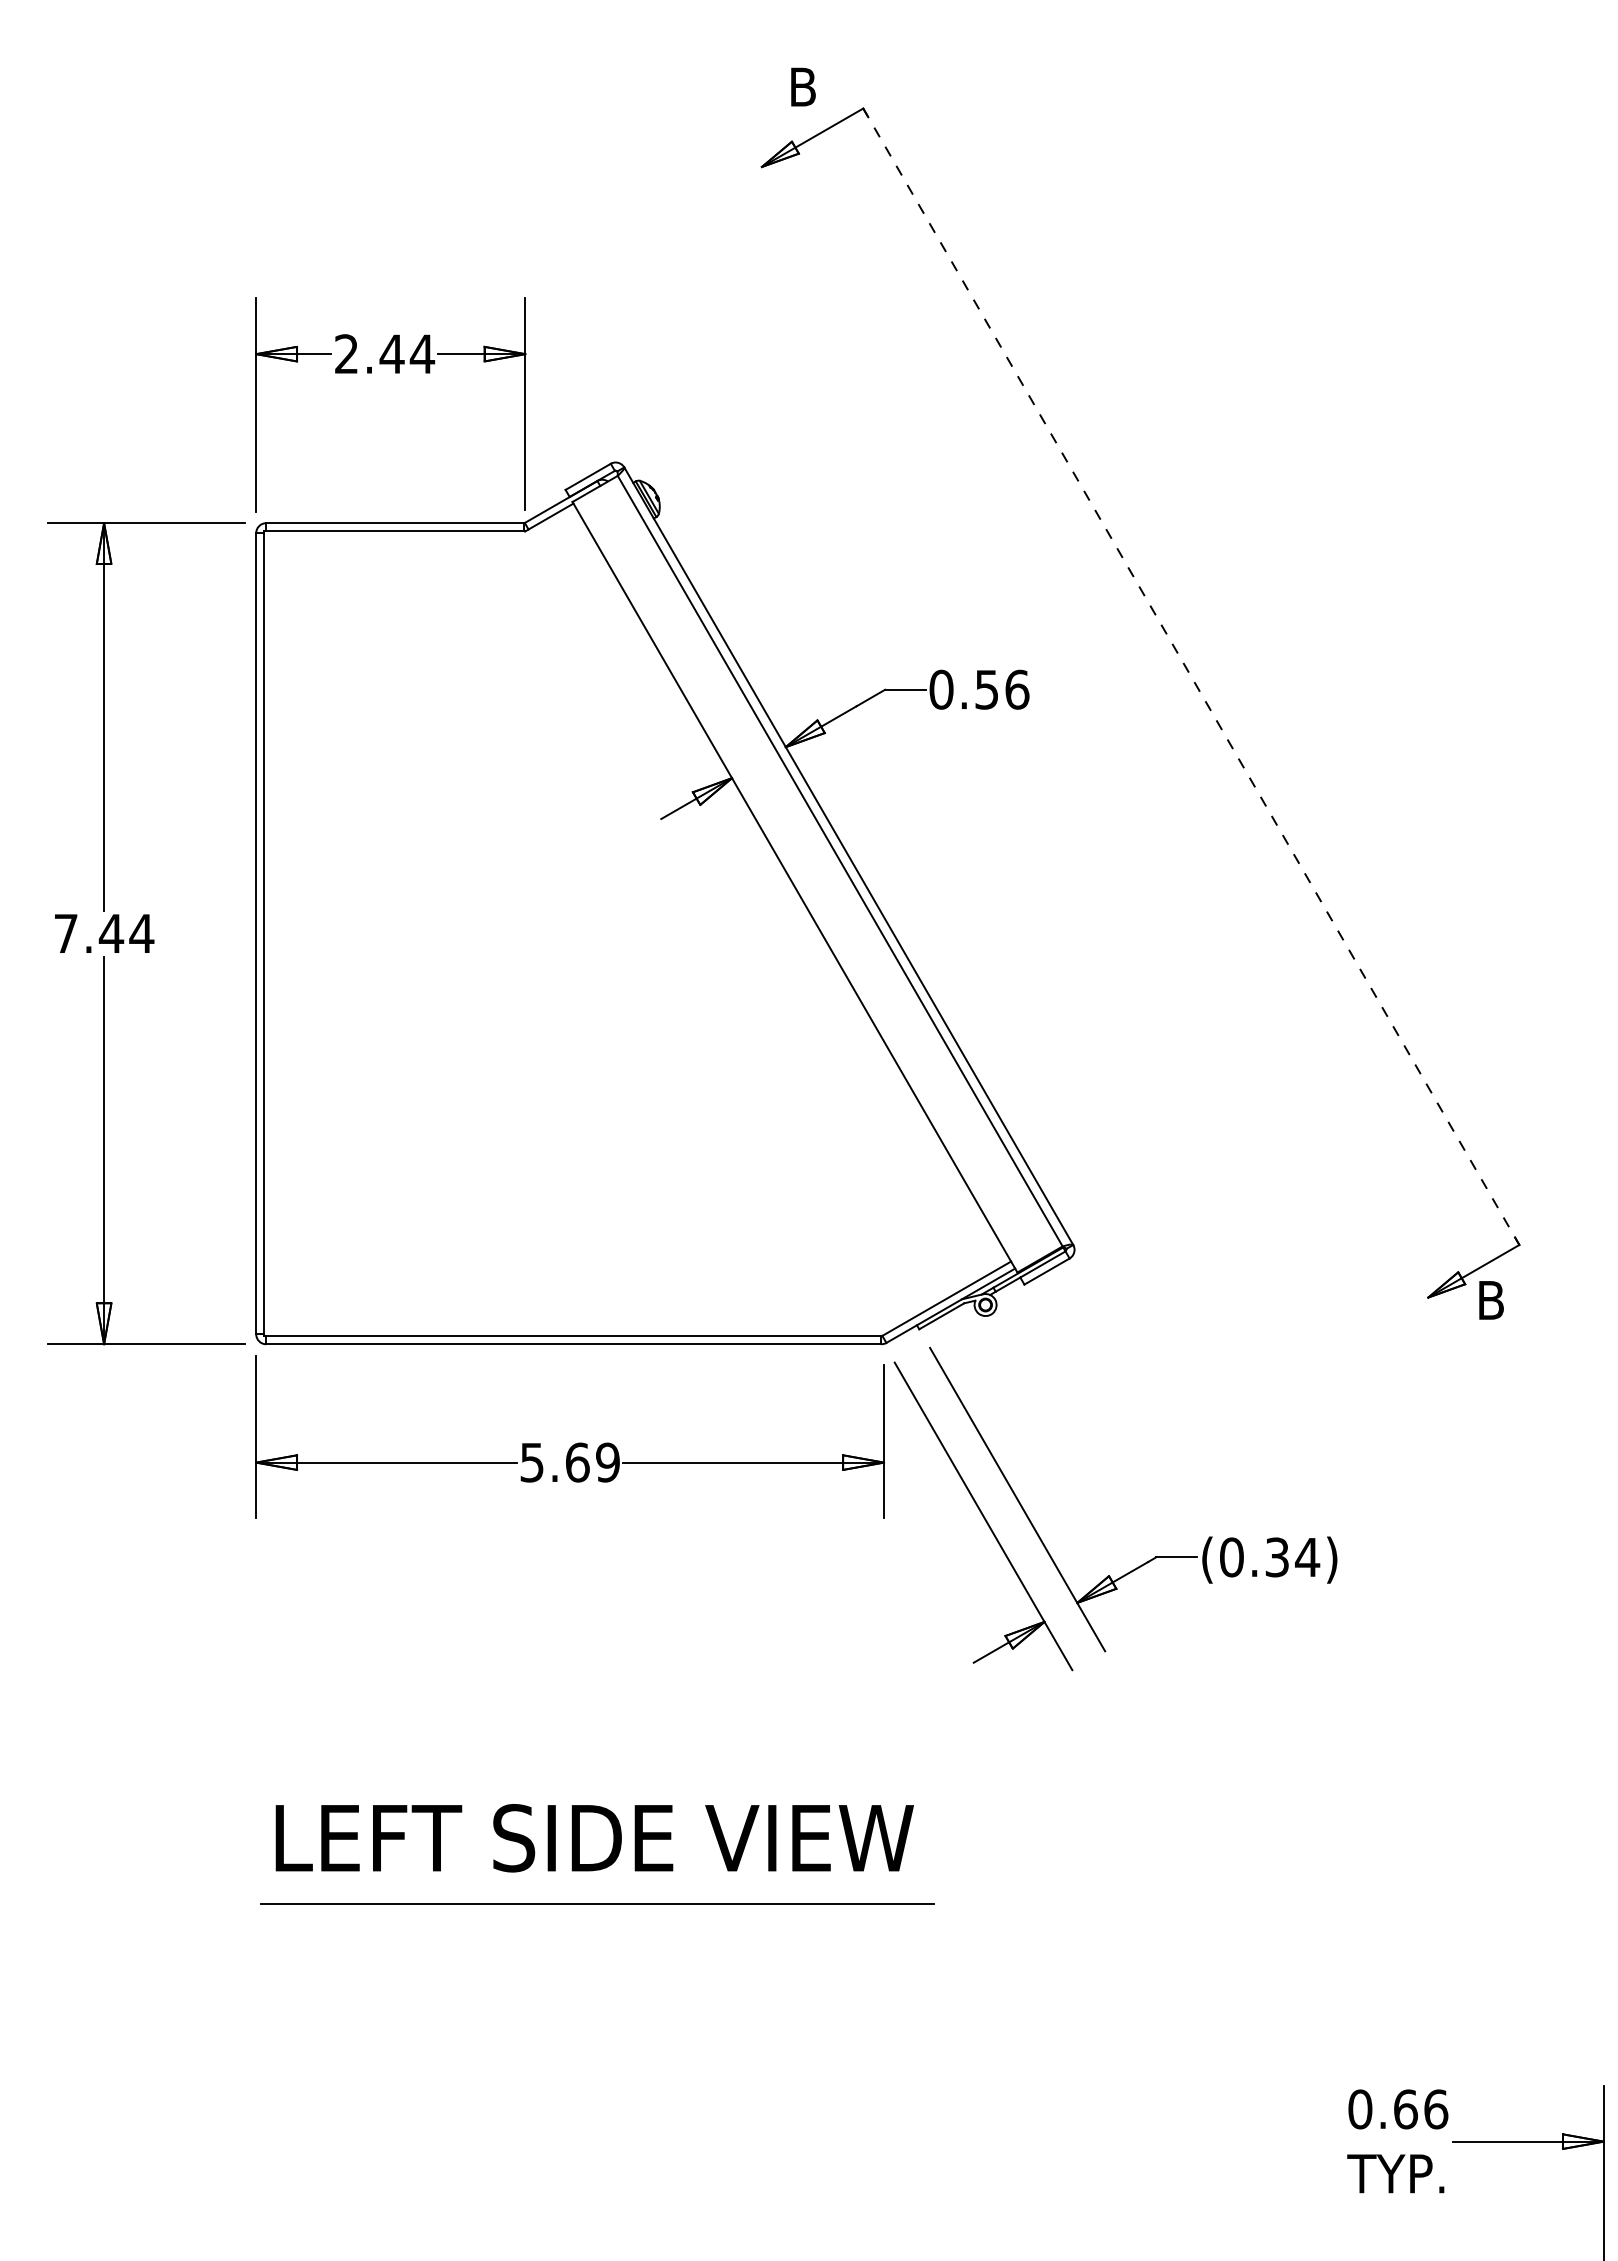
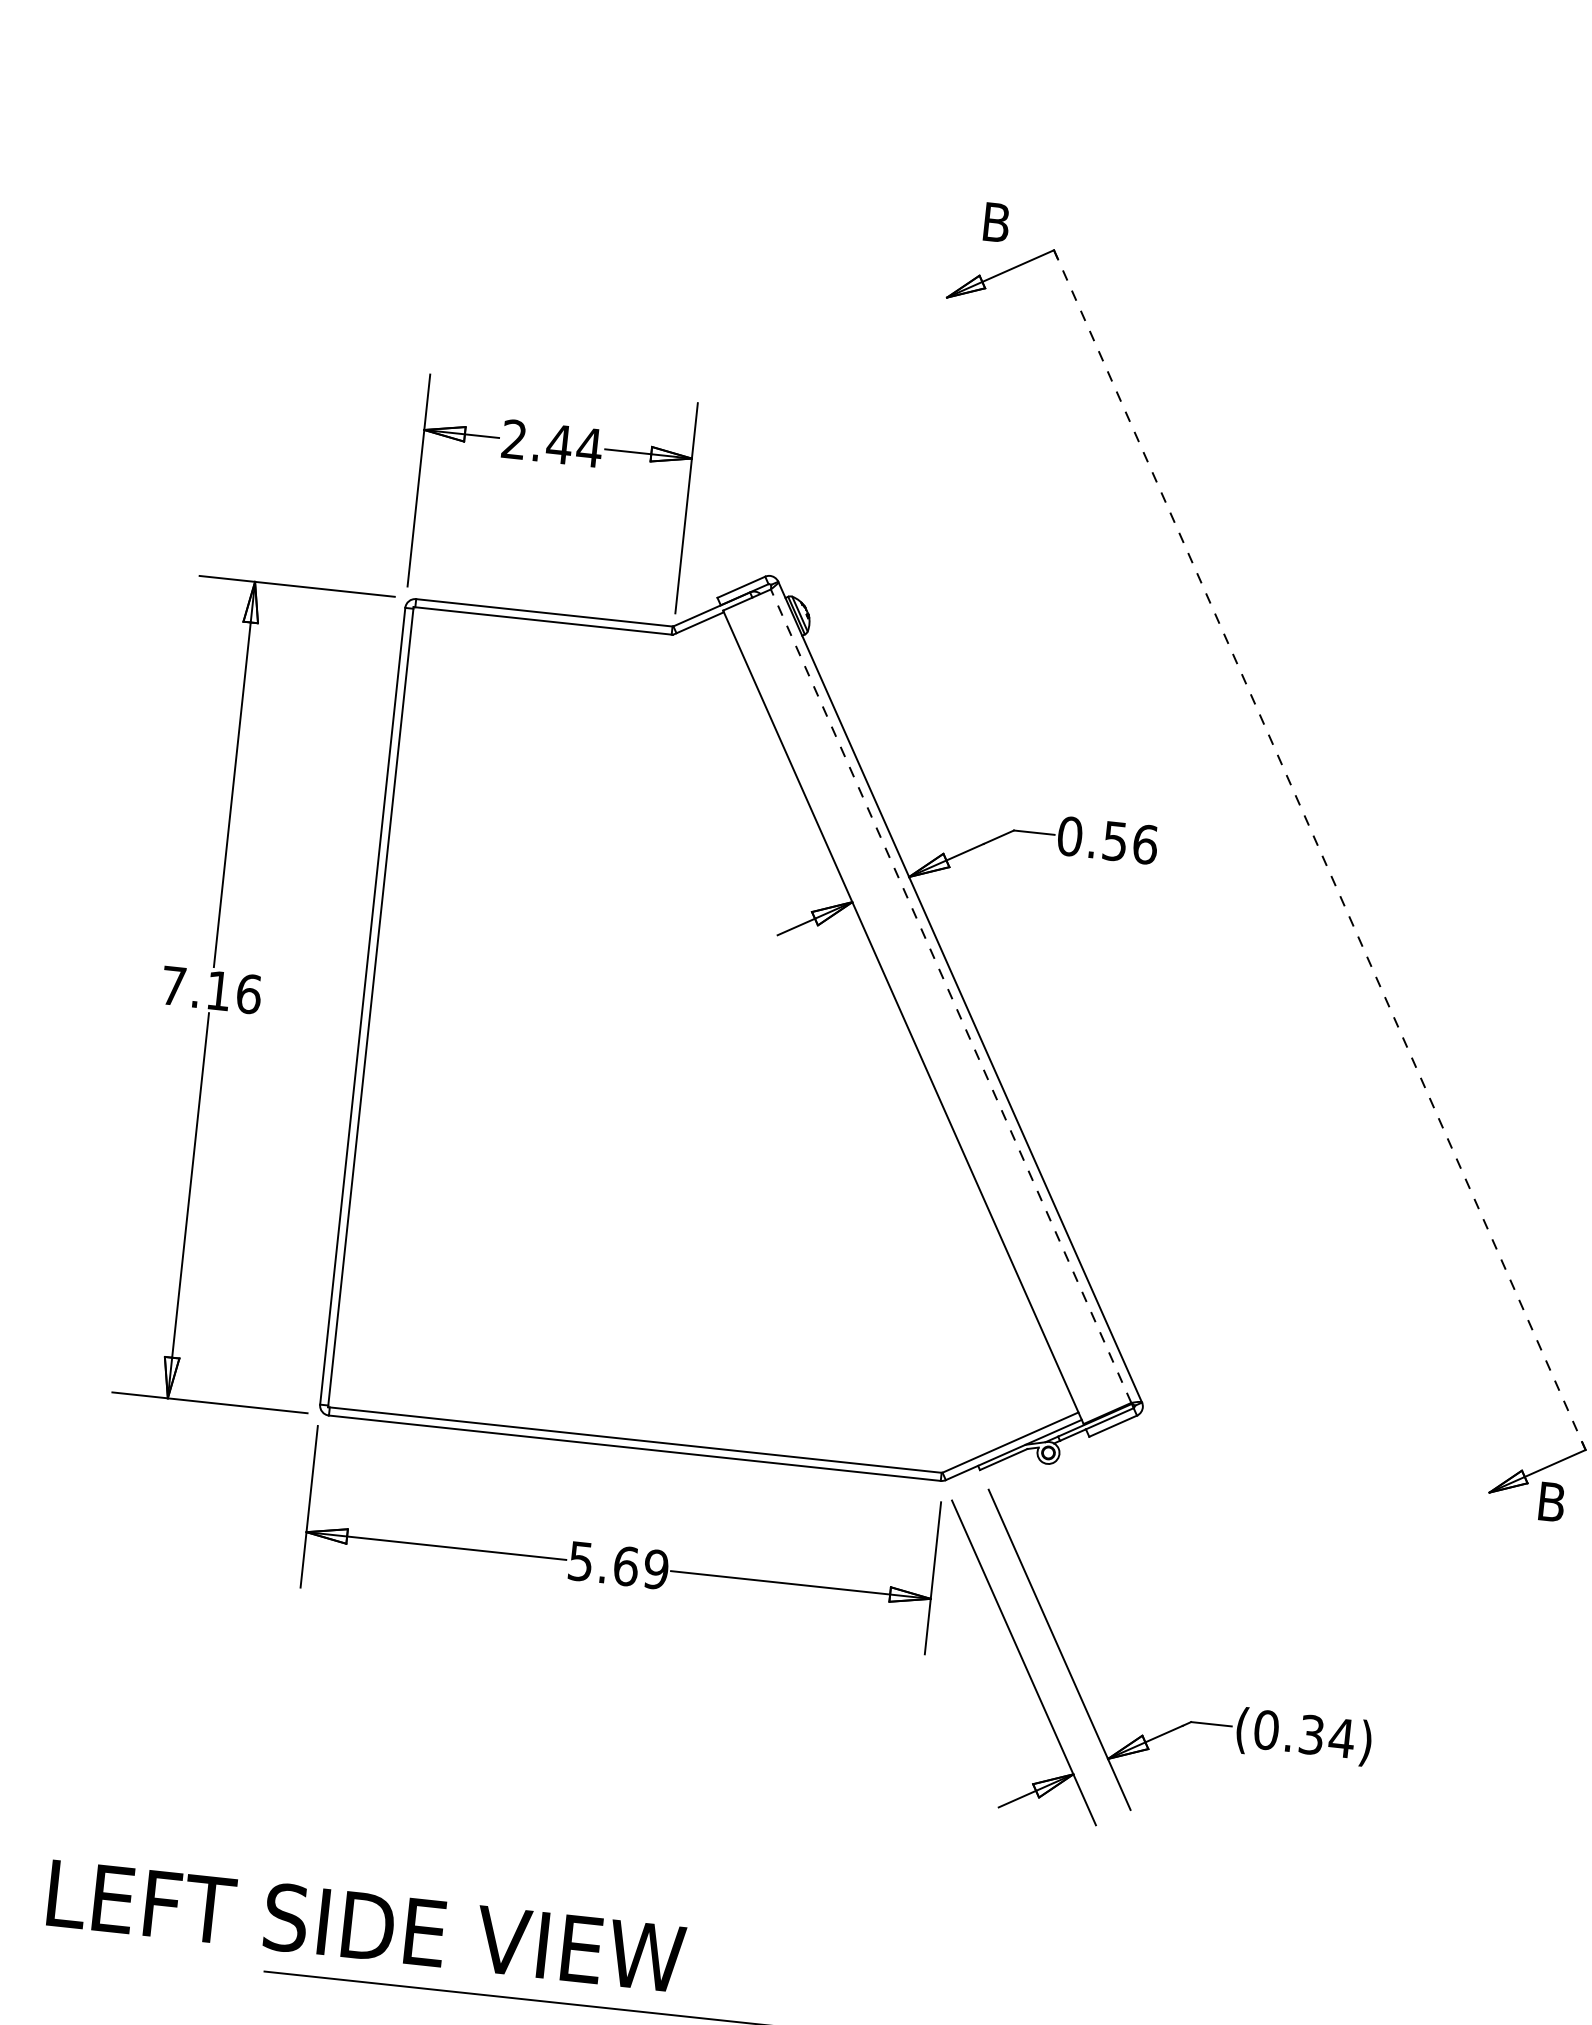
line: (840, 861) -> (951, 996), solid -> dashed
text: (126, 933) -> (233, 992), 7.44 -> 7.16
text: (594, 1838) -> (366, 1926), moved

